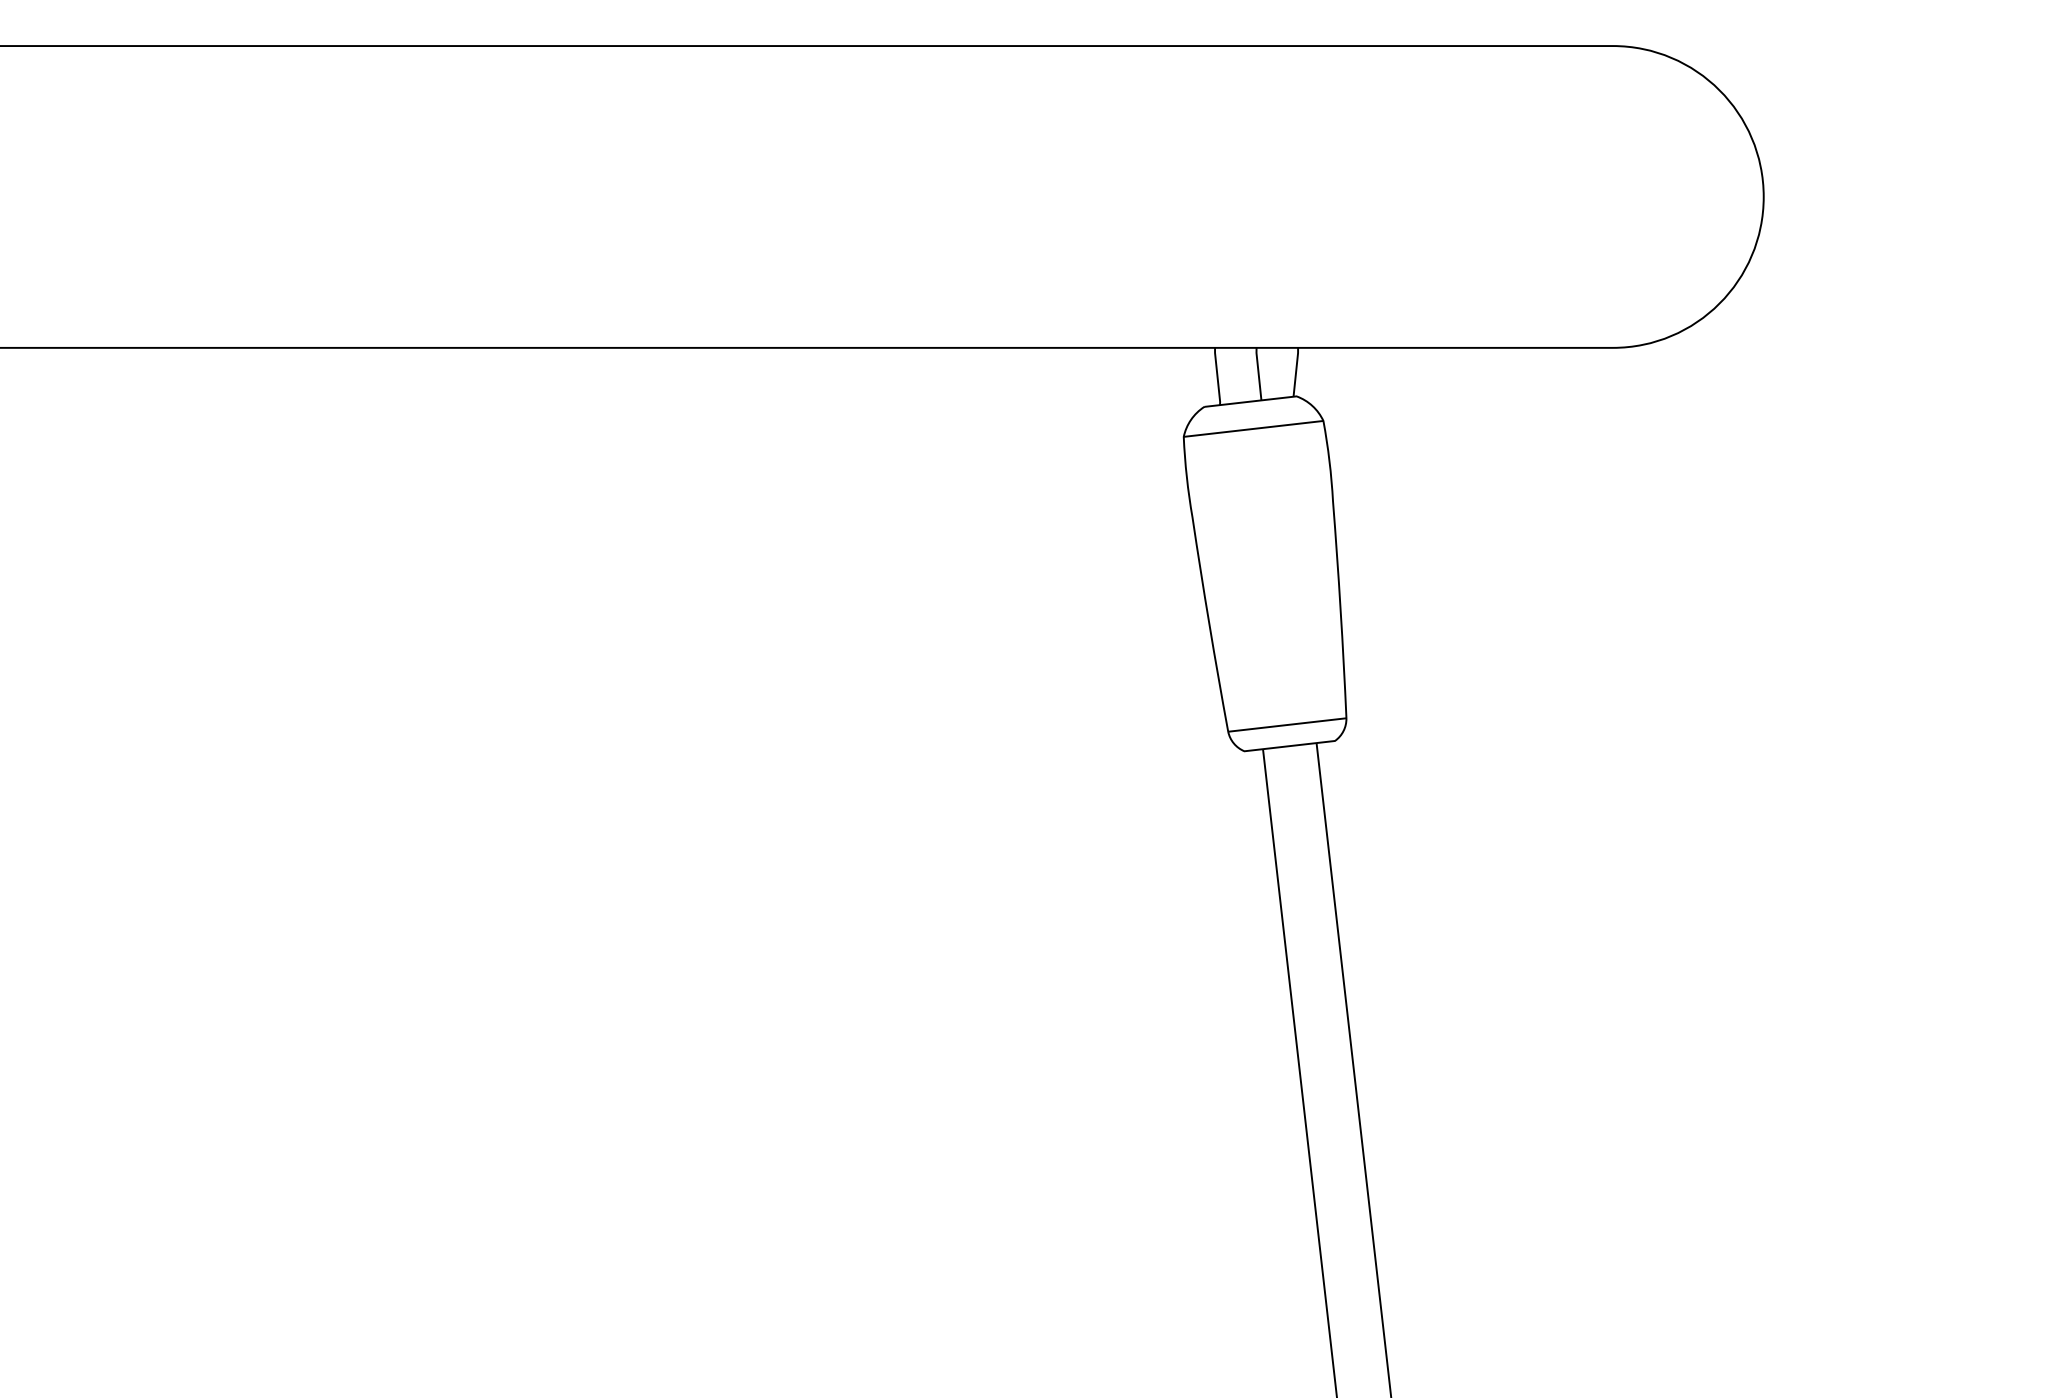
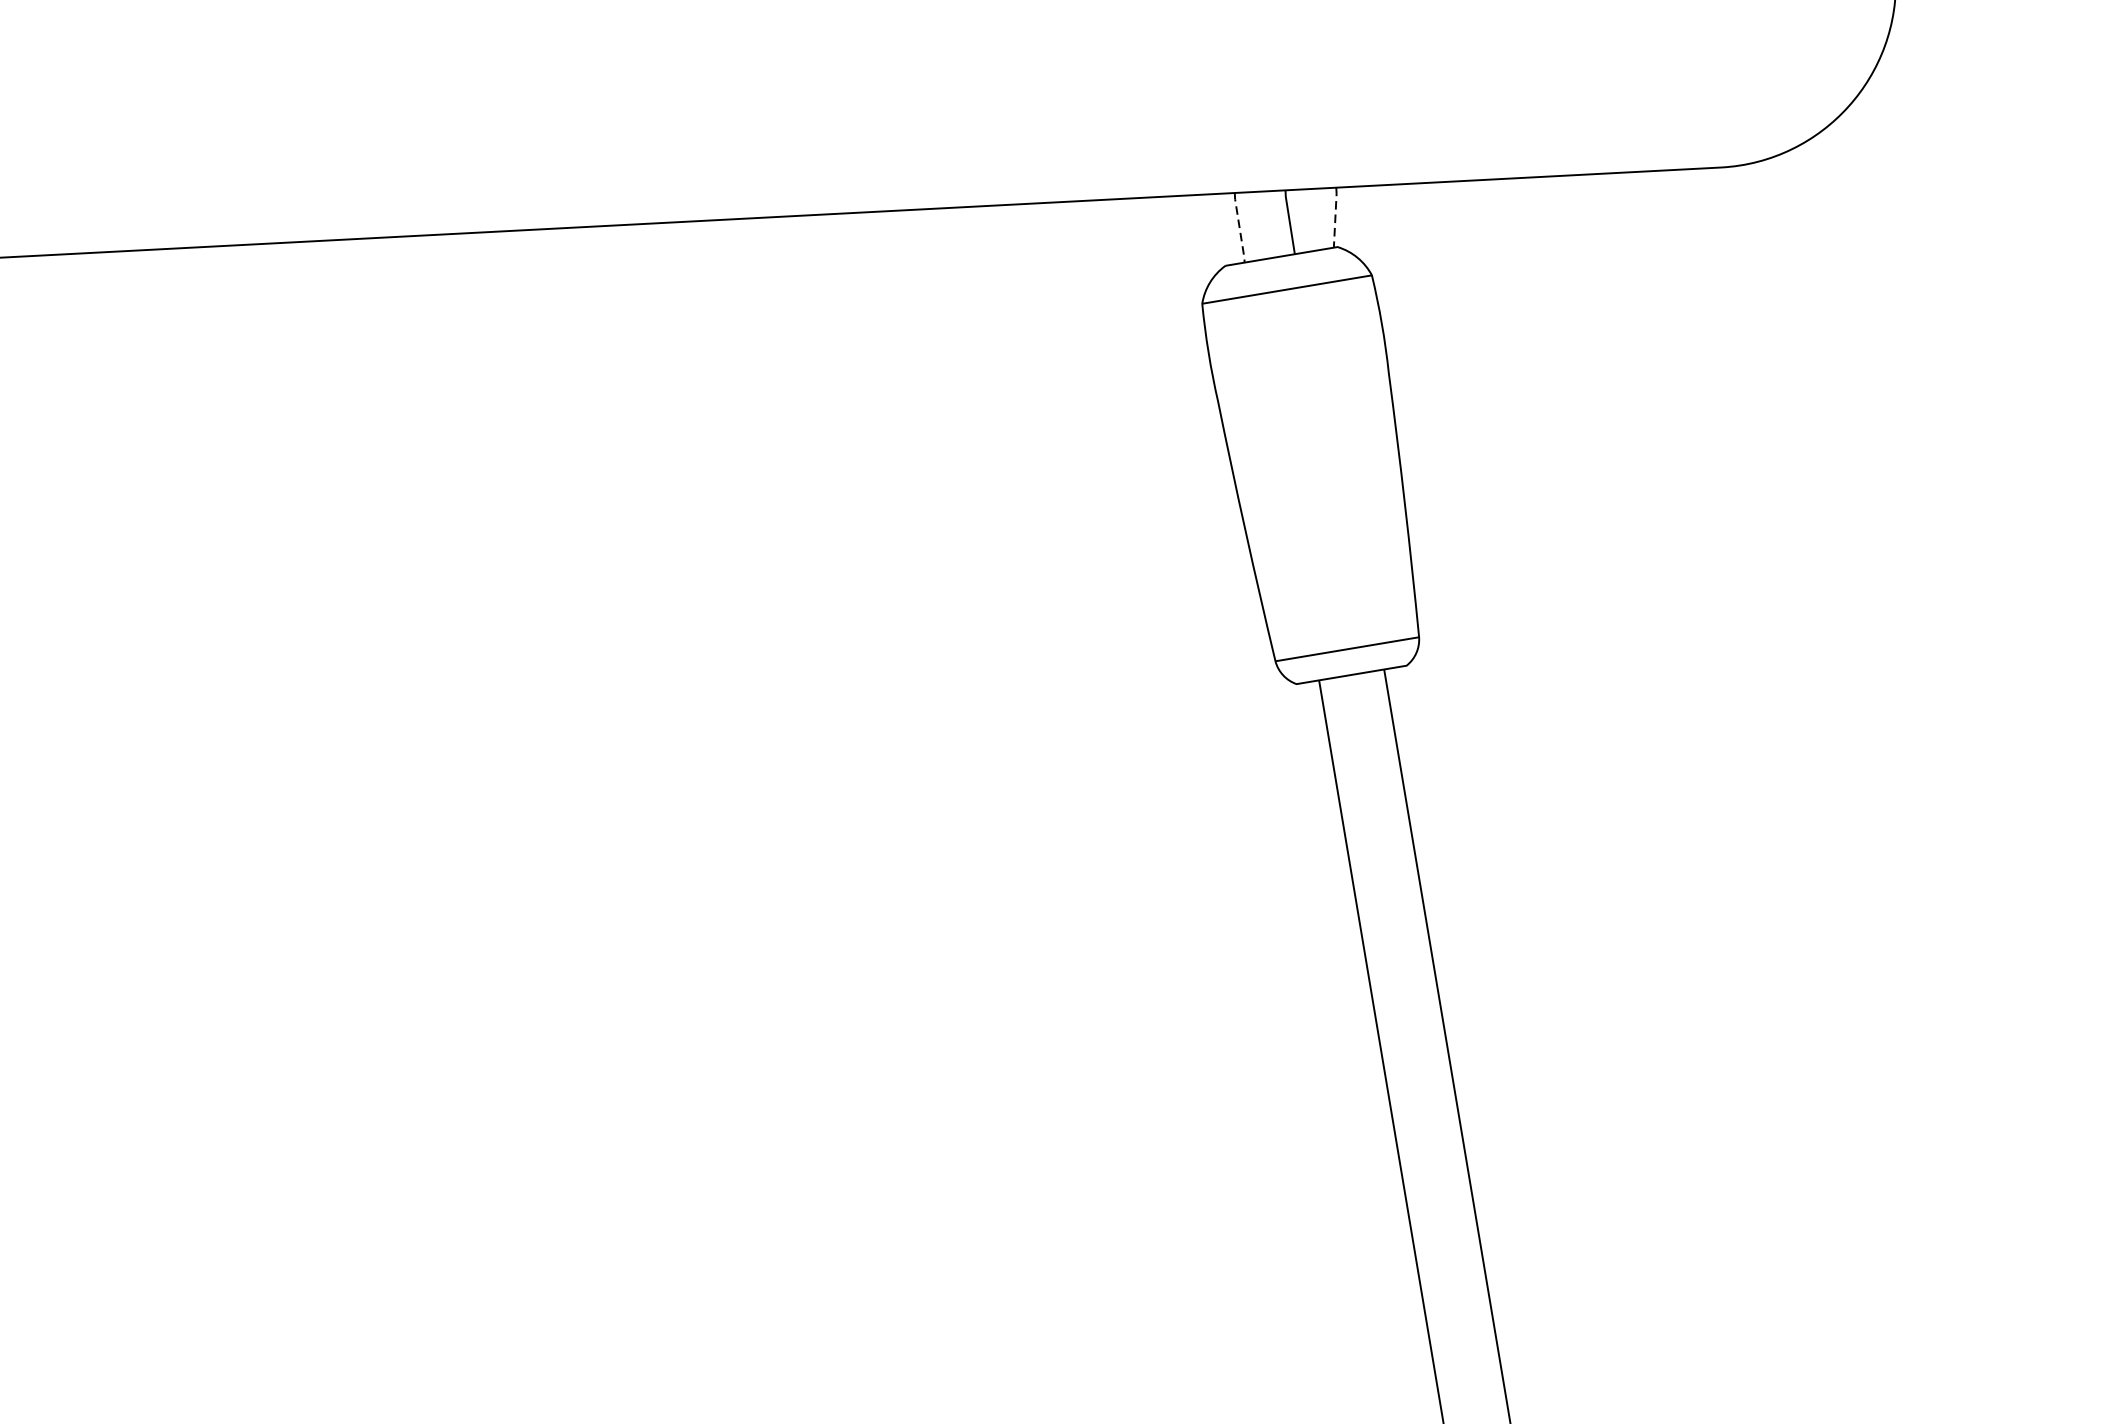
line: (1296, 371) -> (1335, 216), solid -> dashed
line: (1217, 376) -> (1239, 227), solid -> dashed

